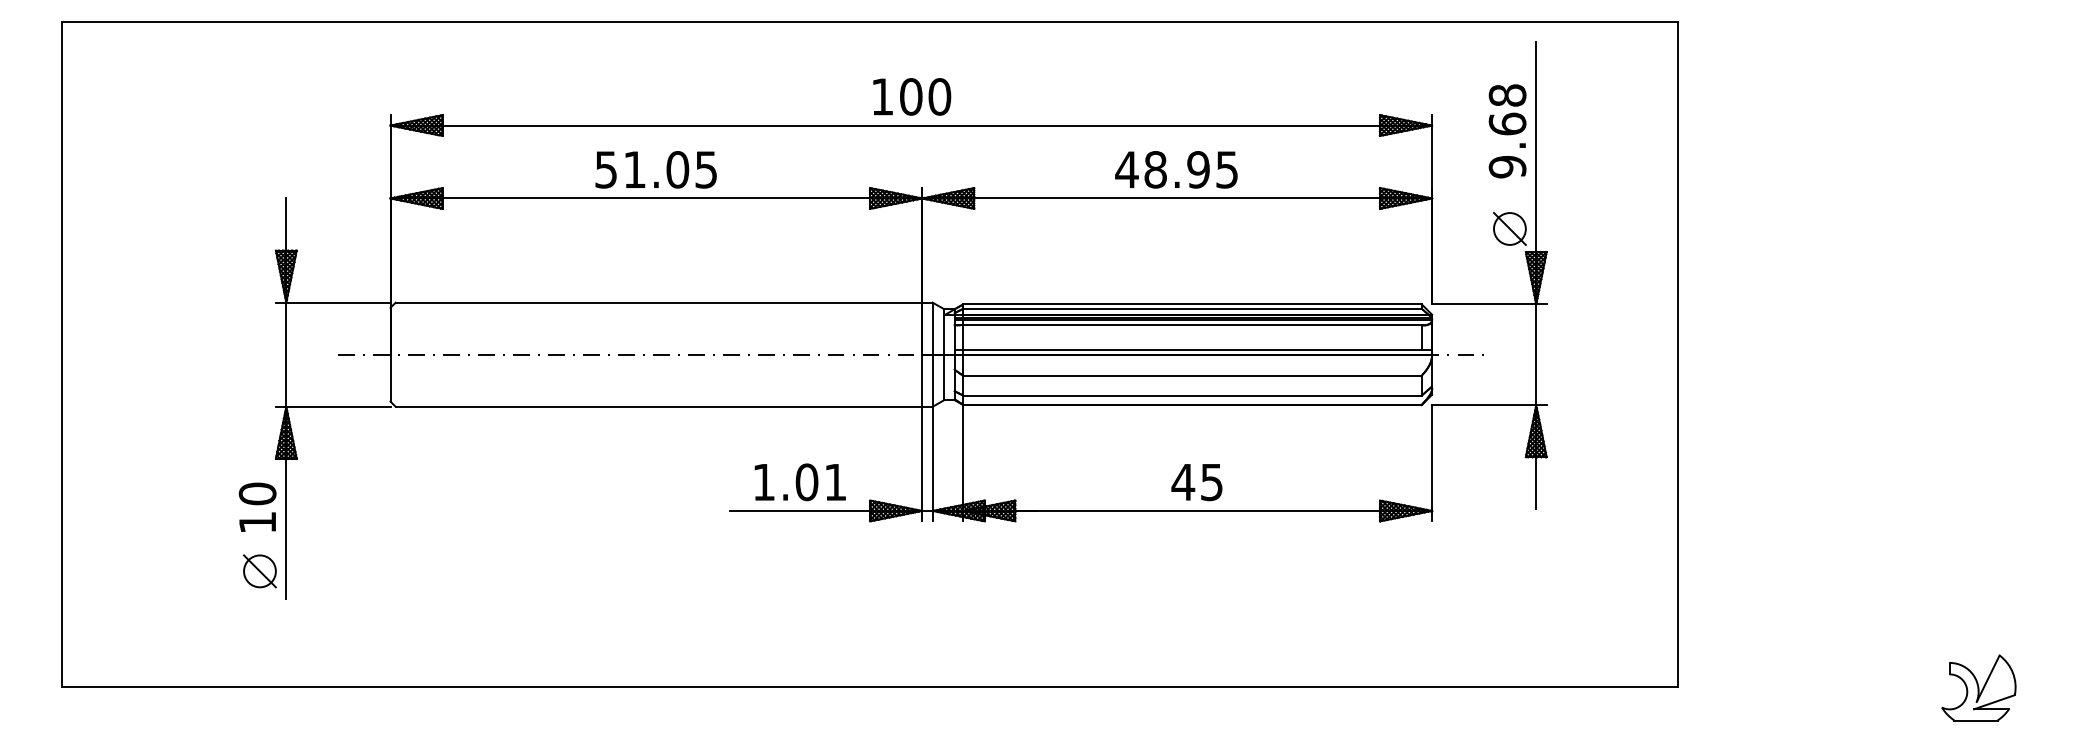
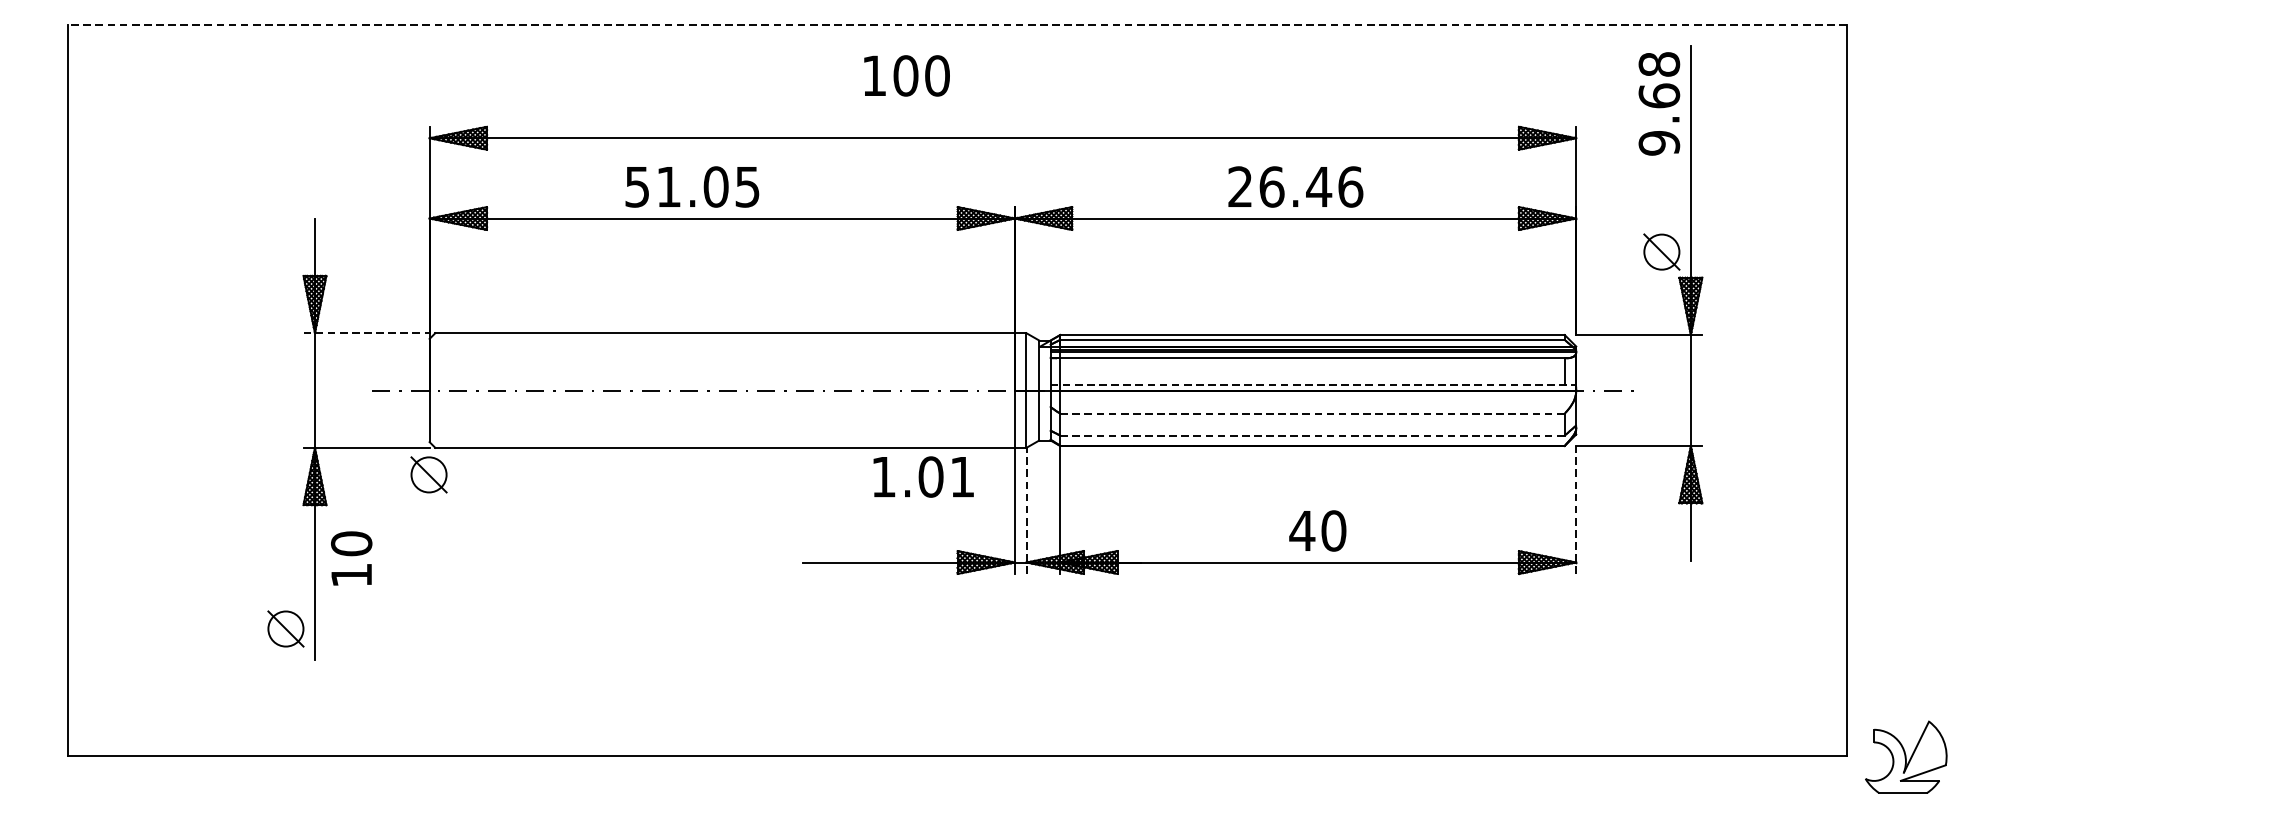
line: (870, 22) -> (958, 24), solid -> dashed
text: (912, 96) -> (907, 75), moved
text: (1507, 131) -> (1659, 104), moved
text: (655, 169) -> (691, 186), moved
text: (1176, 169) -> (1294, 186), 48.95 -> 26.46
line: (333, 302) -> (366, 333), solid -> dashed
line: (1193, 349) -> (1313, 384), solid -> dashed
line: (1193, 375) -> (1313, 413), solid -> dashed
line: (1193, 395) -> (1313, 435), solid -> dashed
part: (389, 431) -> (428, 475), added
line: (1432, 462) -> (1576, 509), solid -> dashed
line: (932, 463) -> (1026, 510), solid -> dashed
text: (799, 482) -> (922, 477), moved
text: (1211, 482) -> (1333, 531), 45 -> 40
text: (257, 506) -> (351, 557), moved
part: (1978, 687) -> (1905, 756), moved

